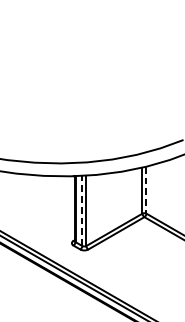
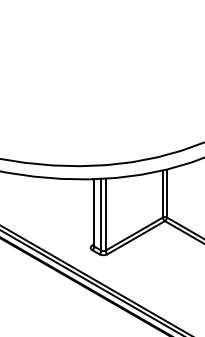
line: (146, 191) -> (167, 194), dashed -> solid
line: (82, 210) -> (101, 214), dashed -> solid

